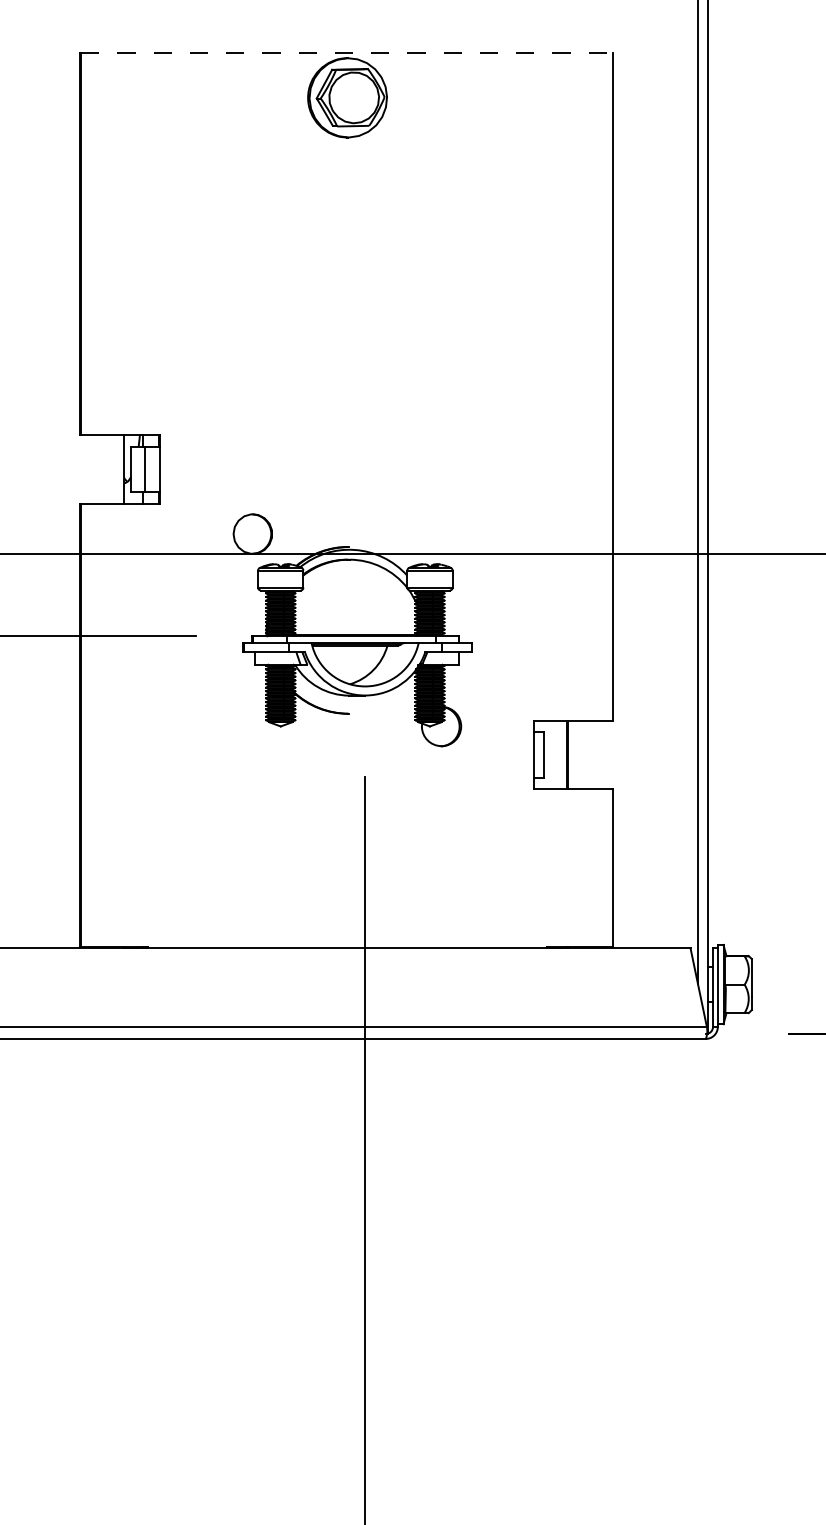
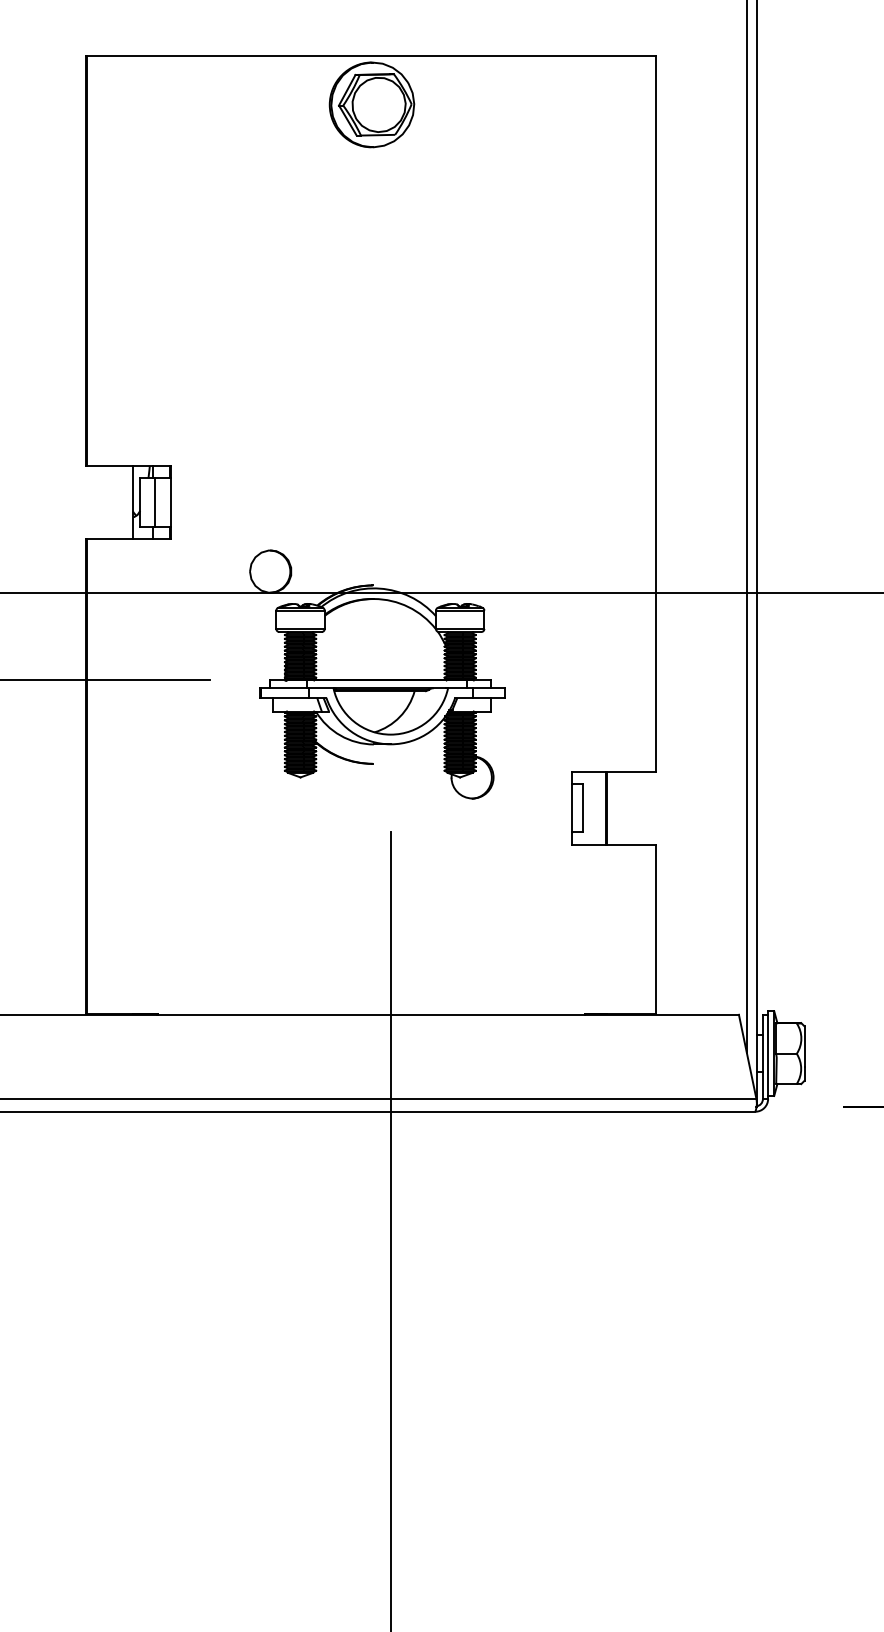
line: (347, 52) -> (371, 56), dashed -> solid

